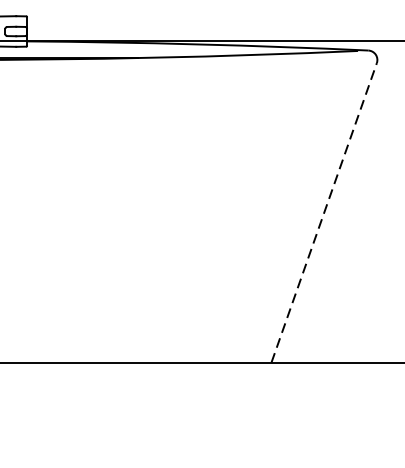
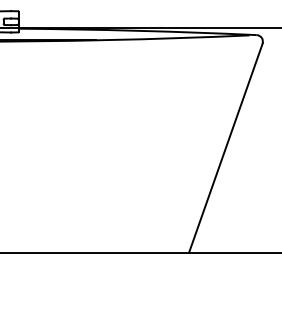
line: (323, 213) -> (225, 148), dashed -> solid

